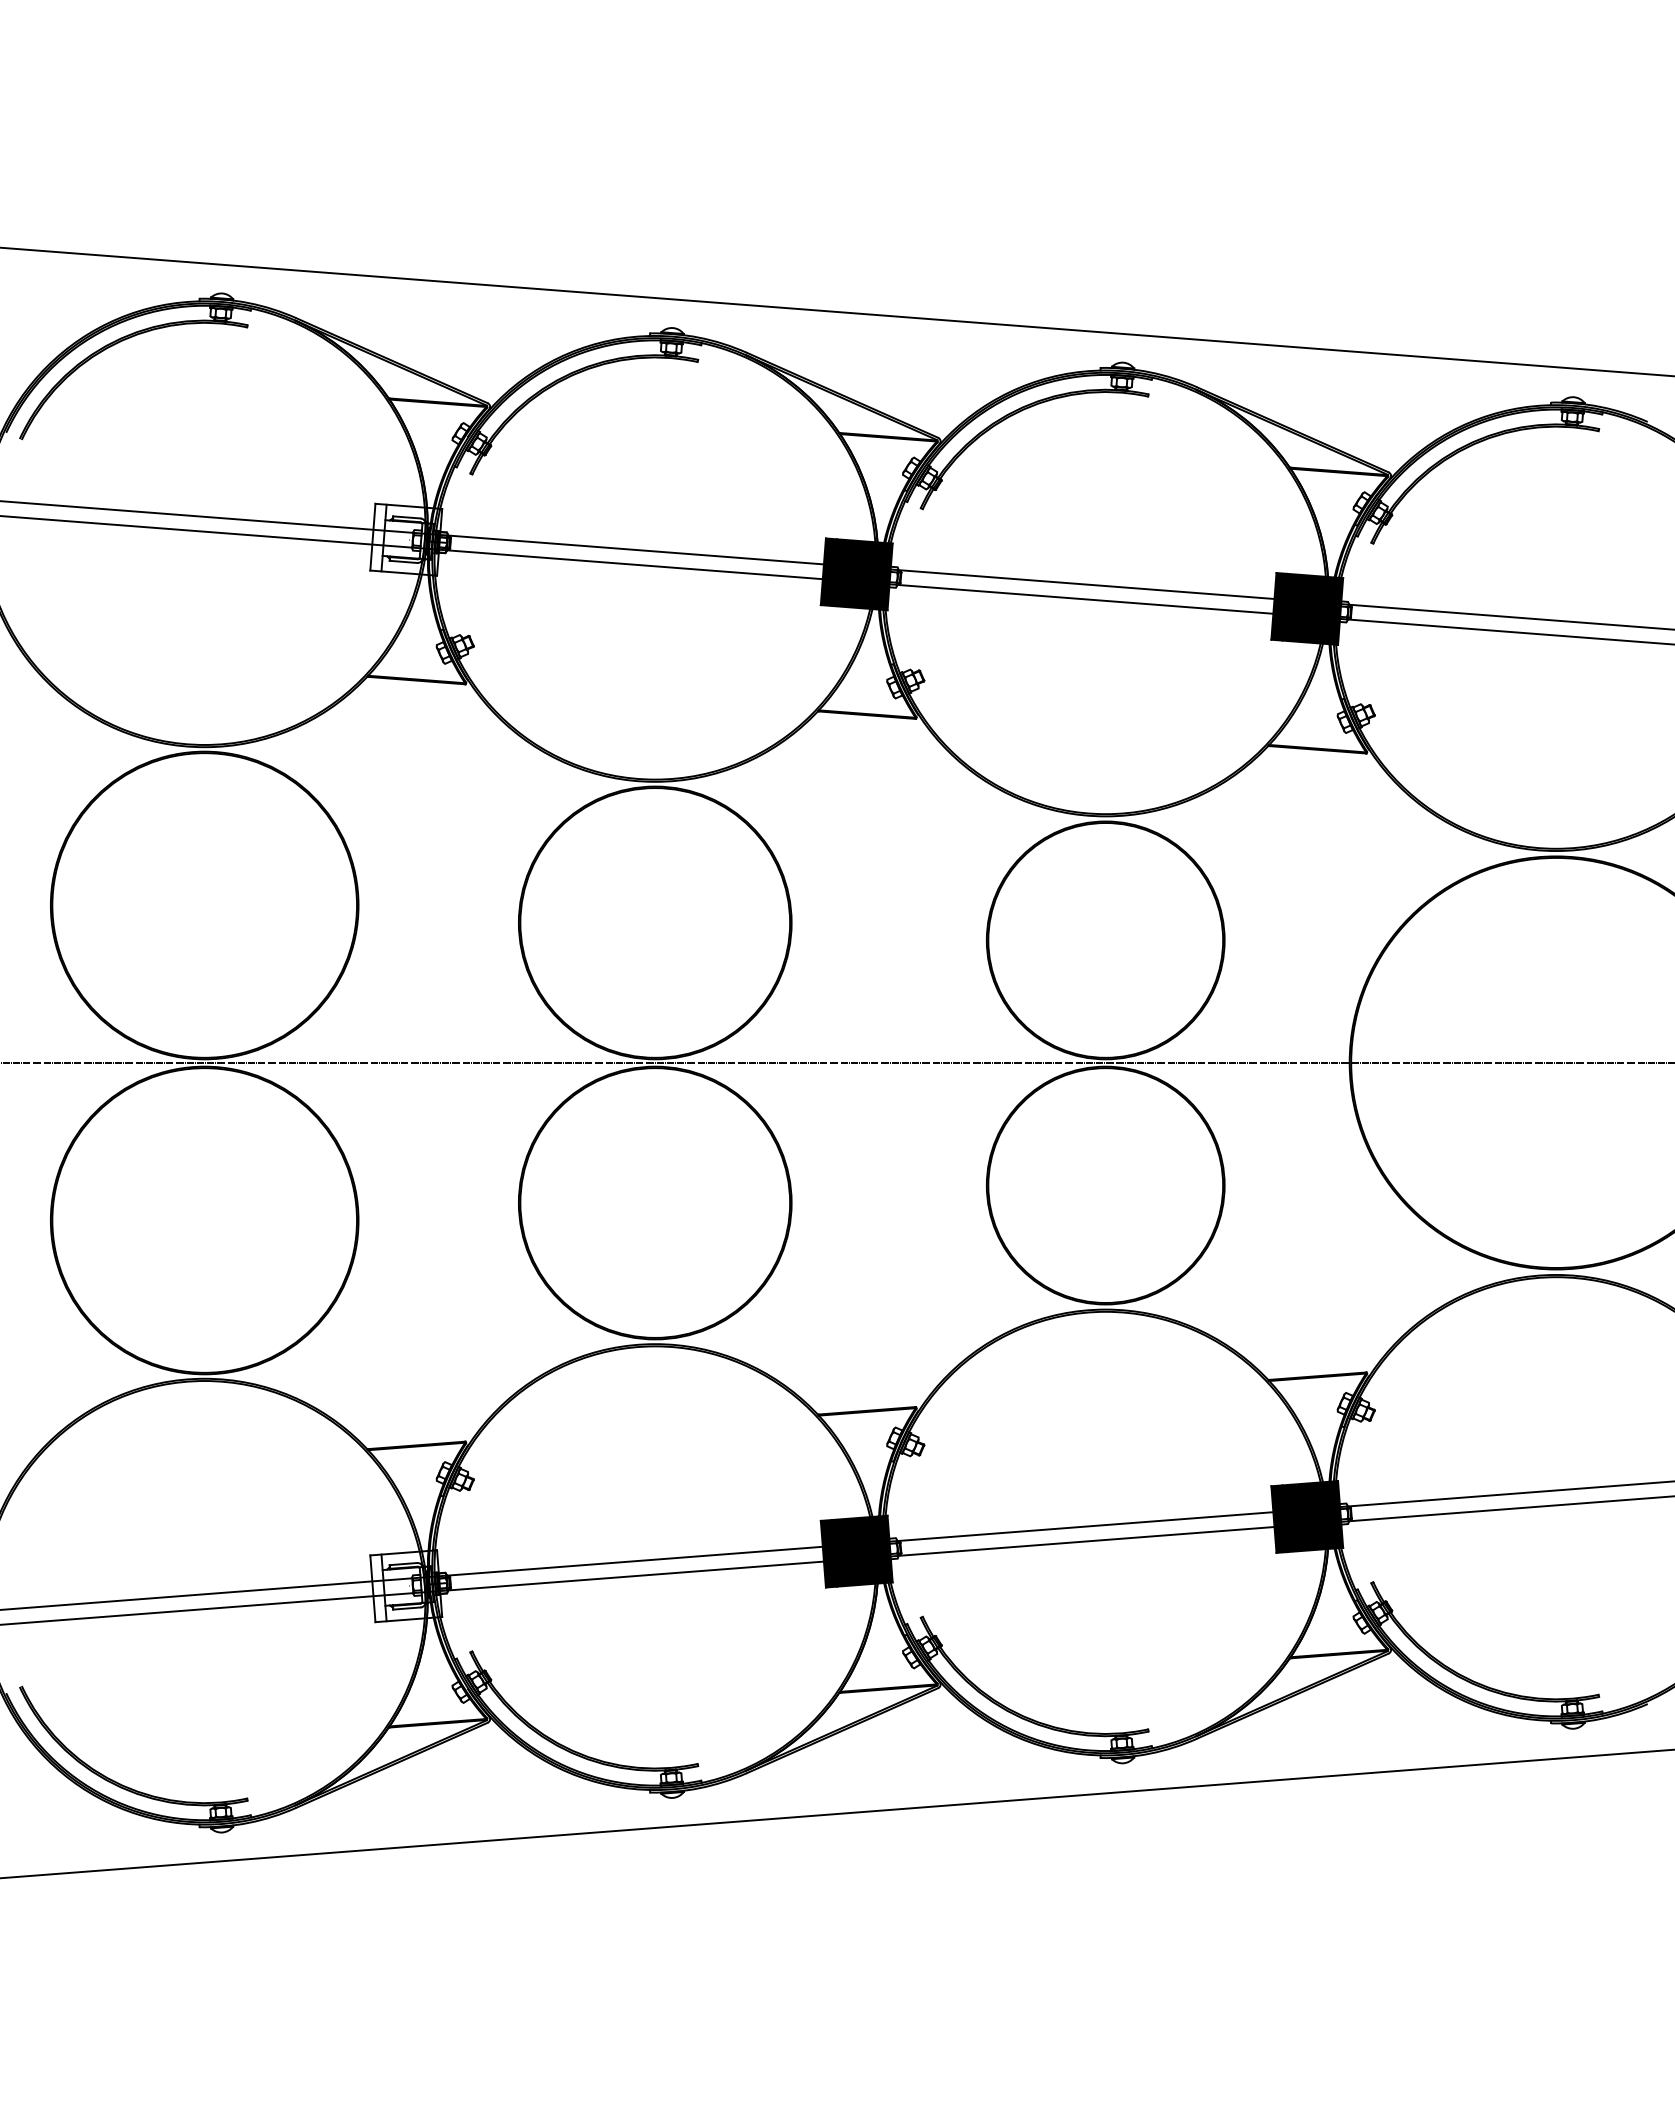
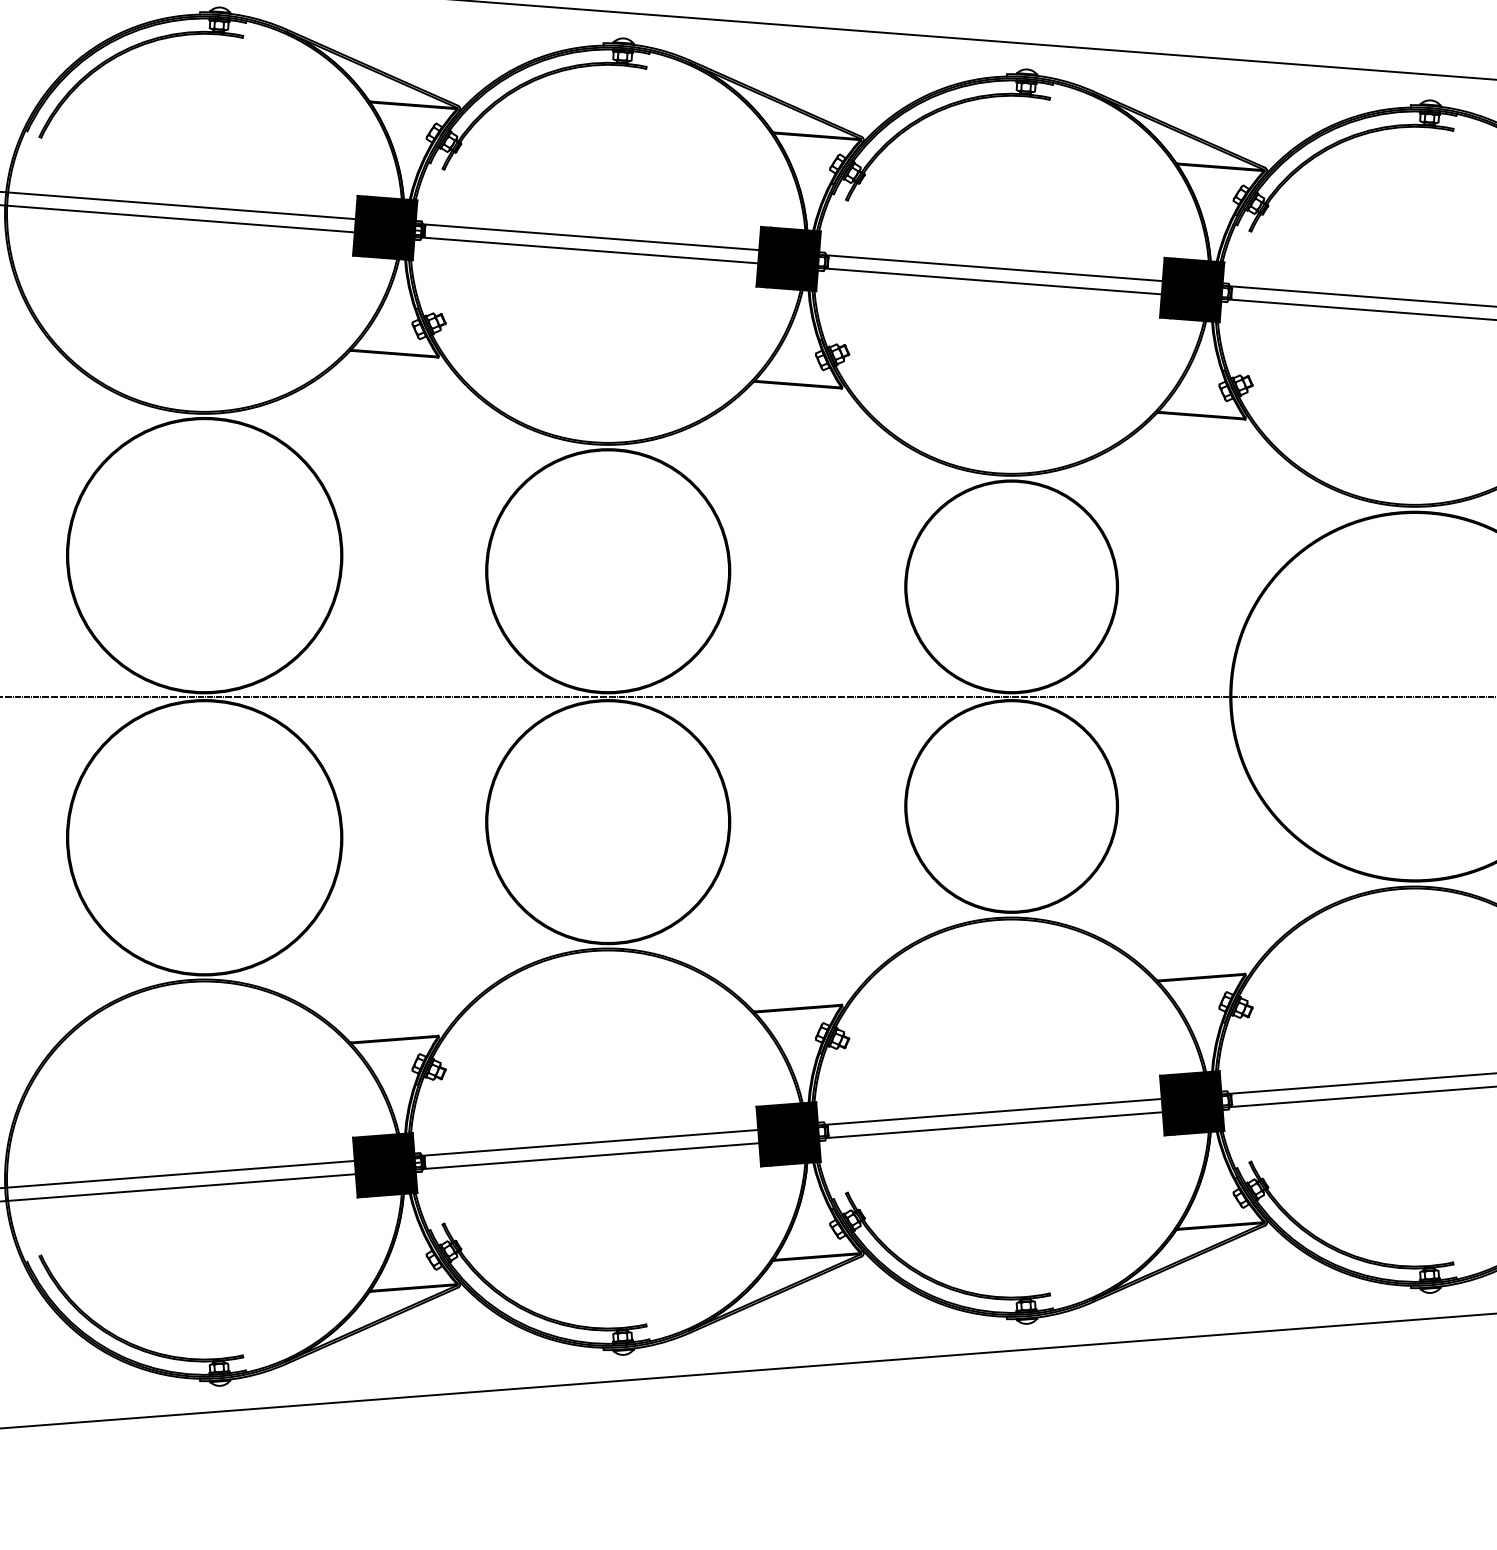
fill: (406, 539) -> (385, 227), added
fill: (406, 1586) -> (385, 1165), added

